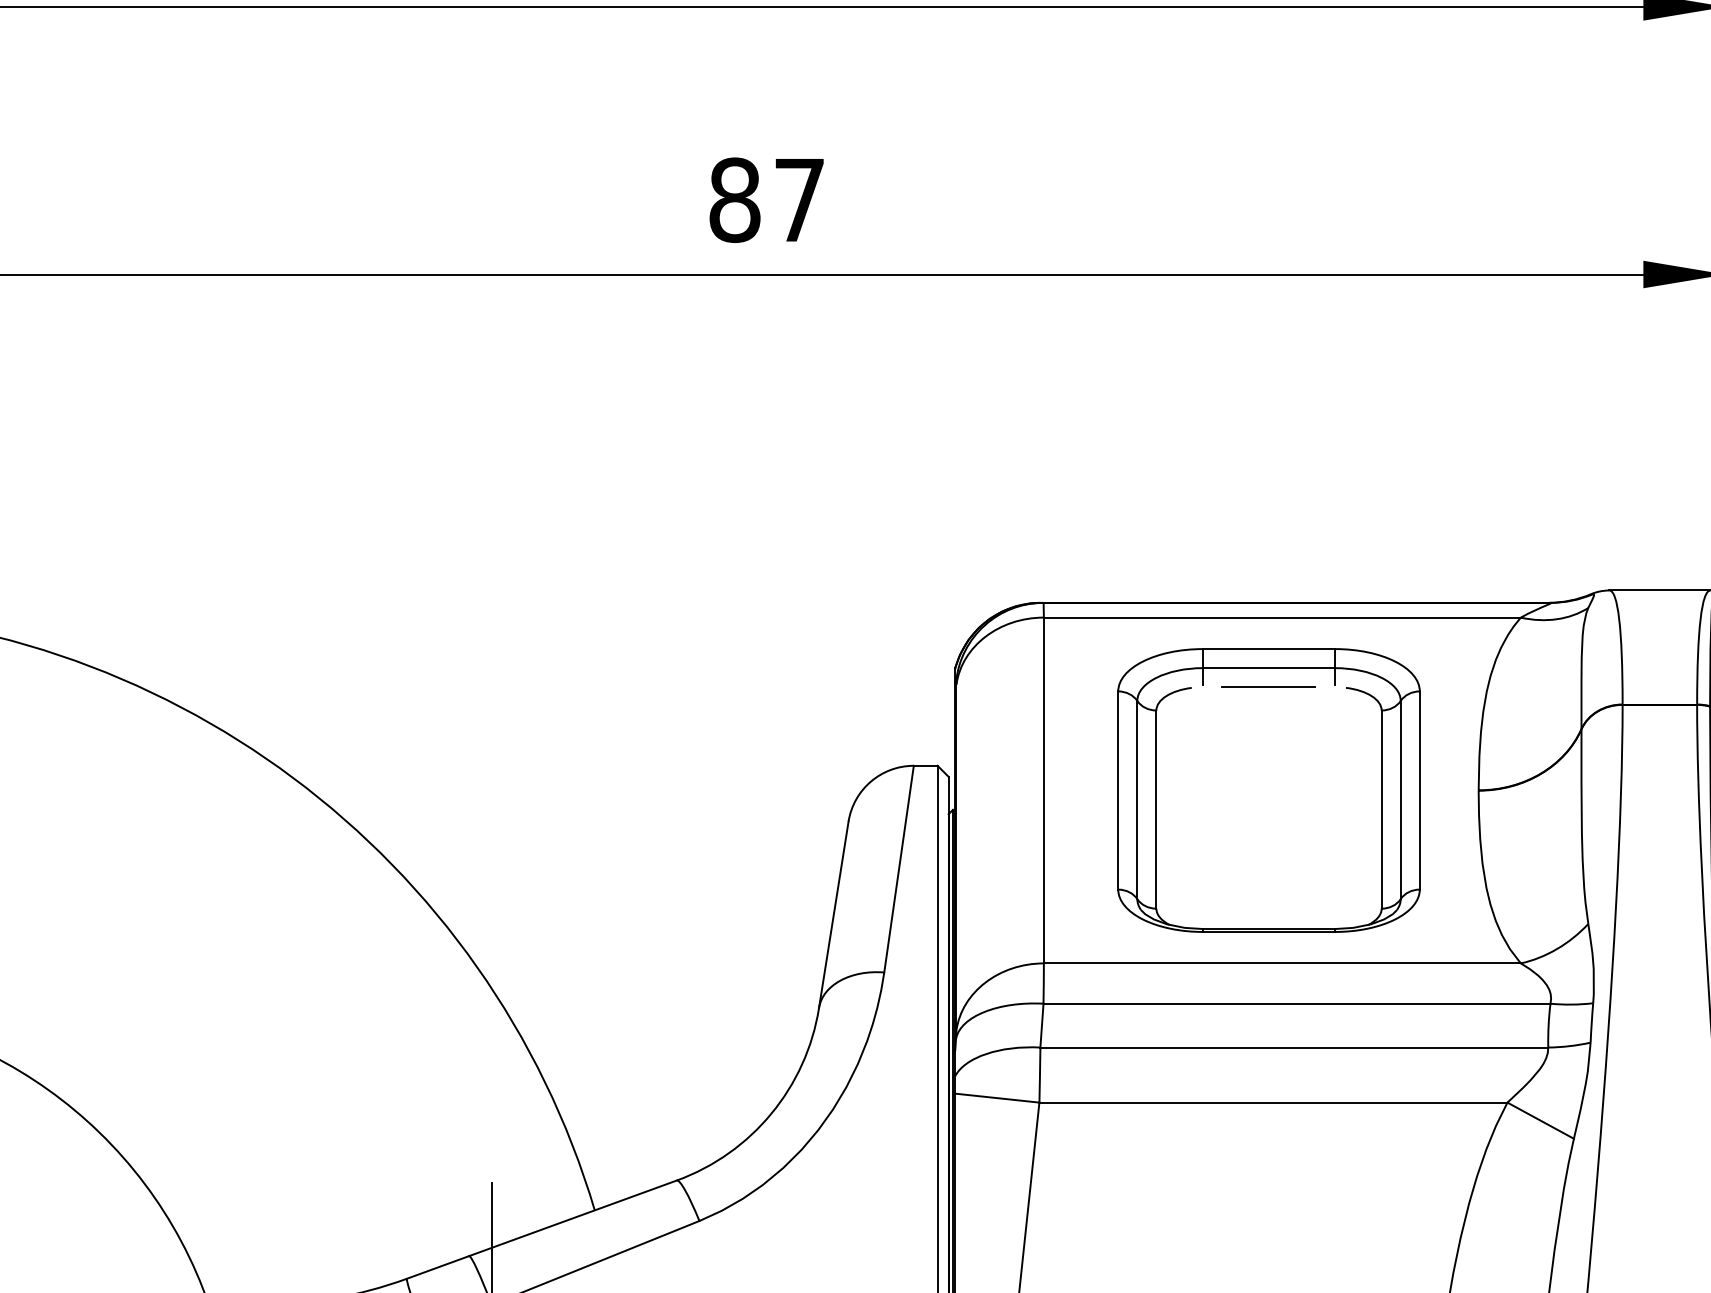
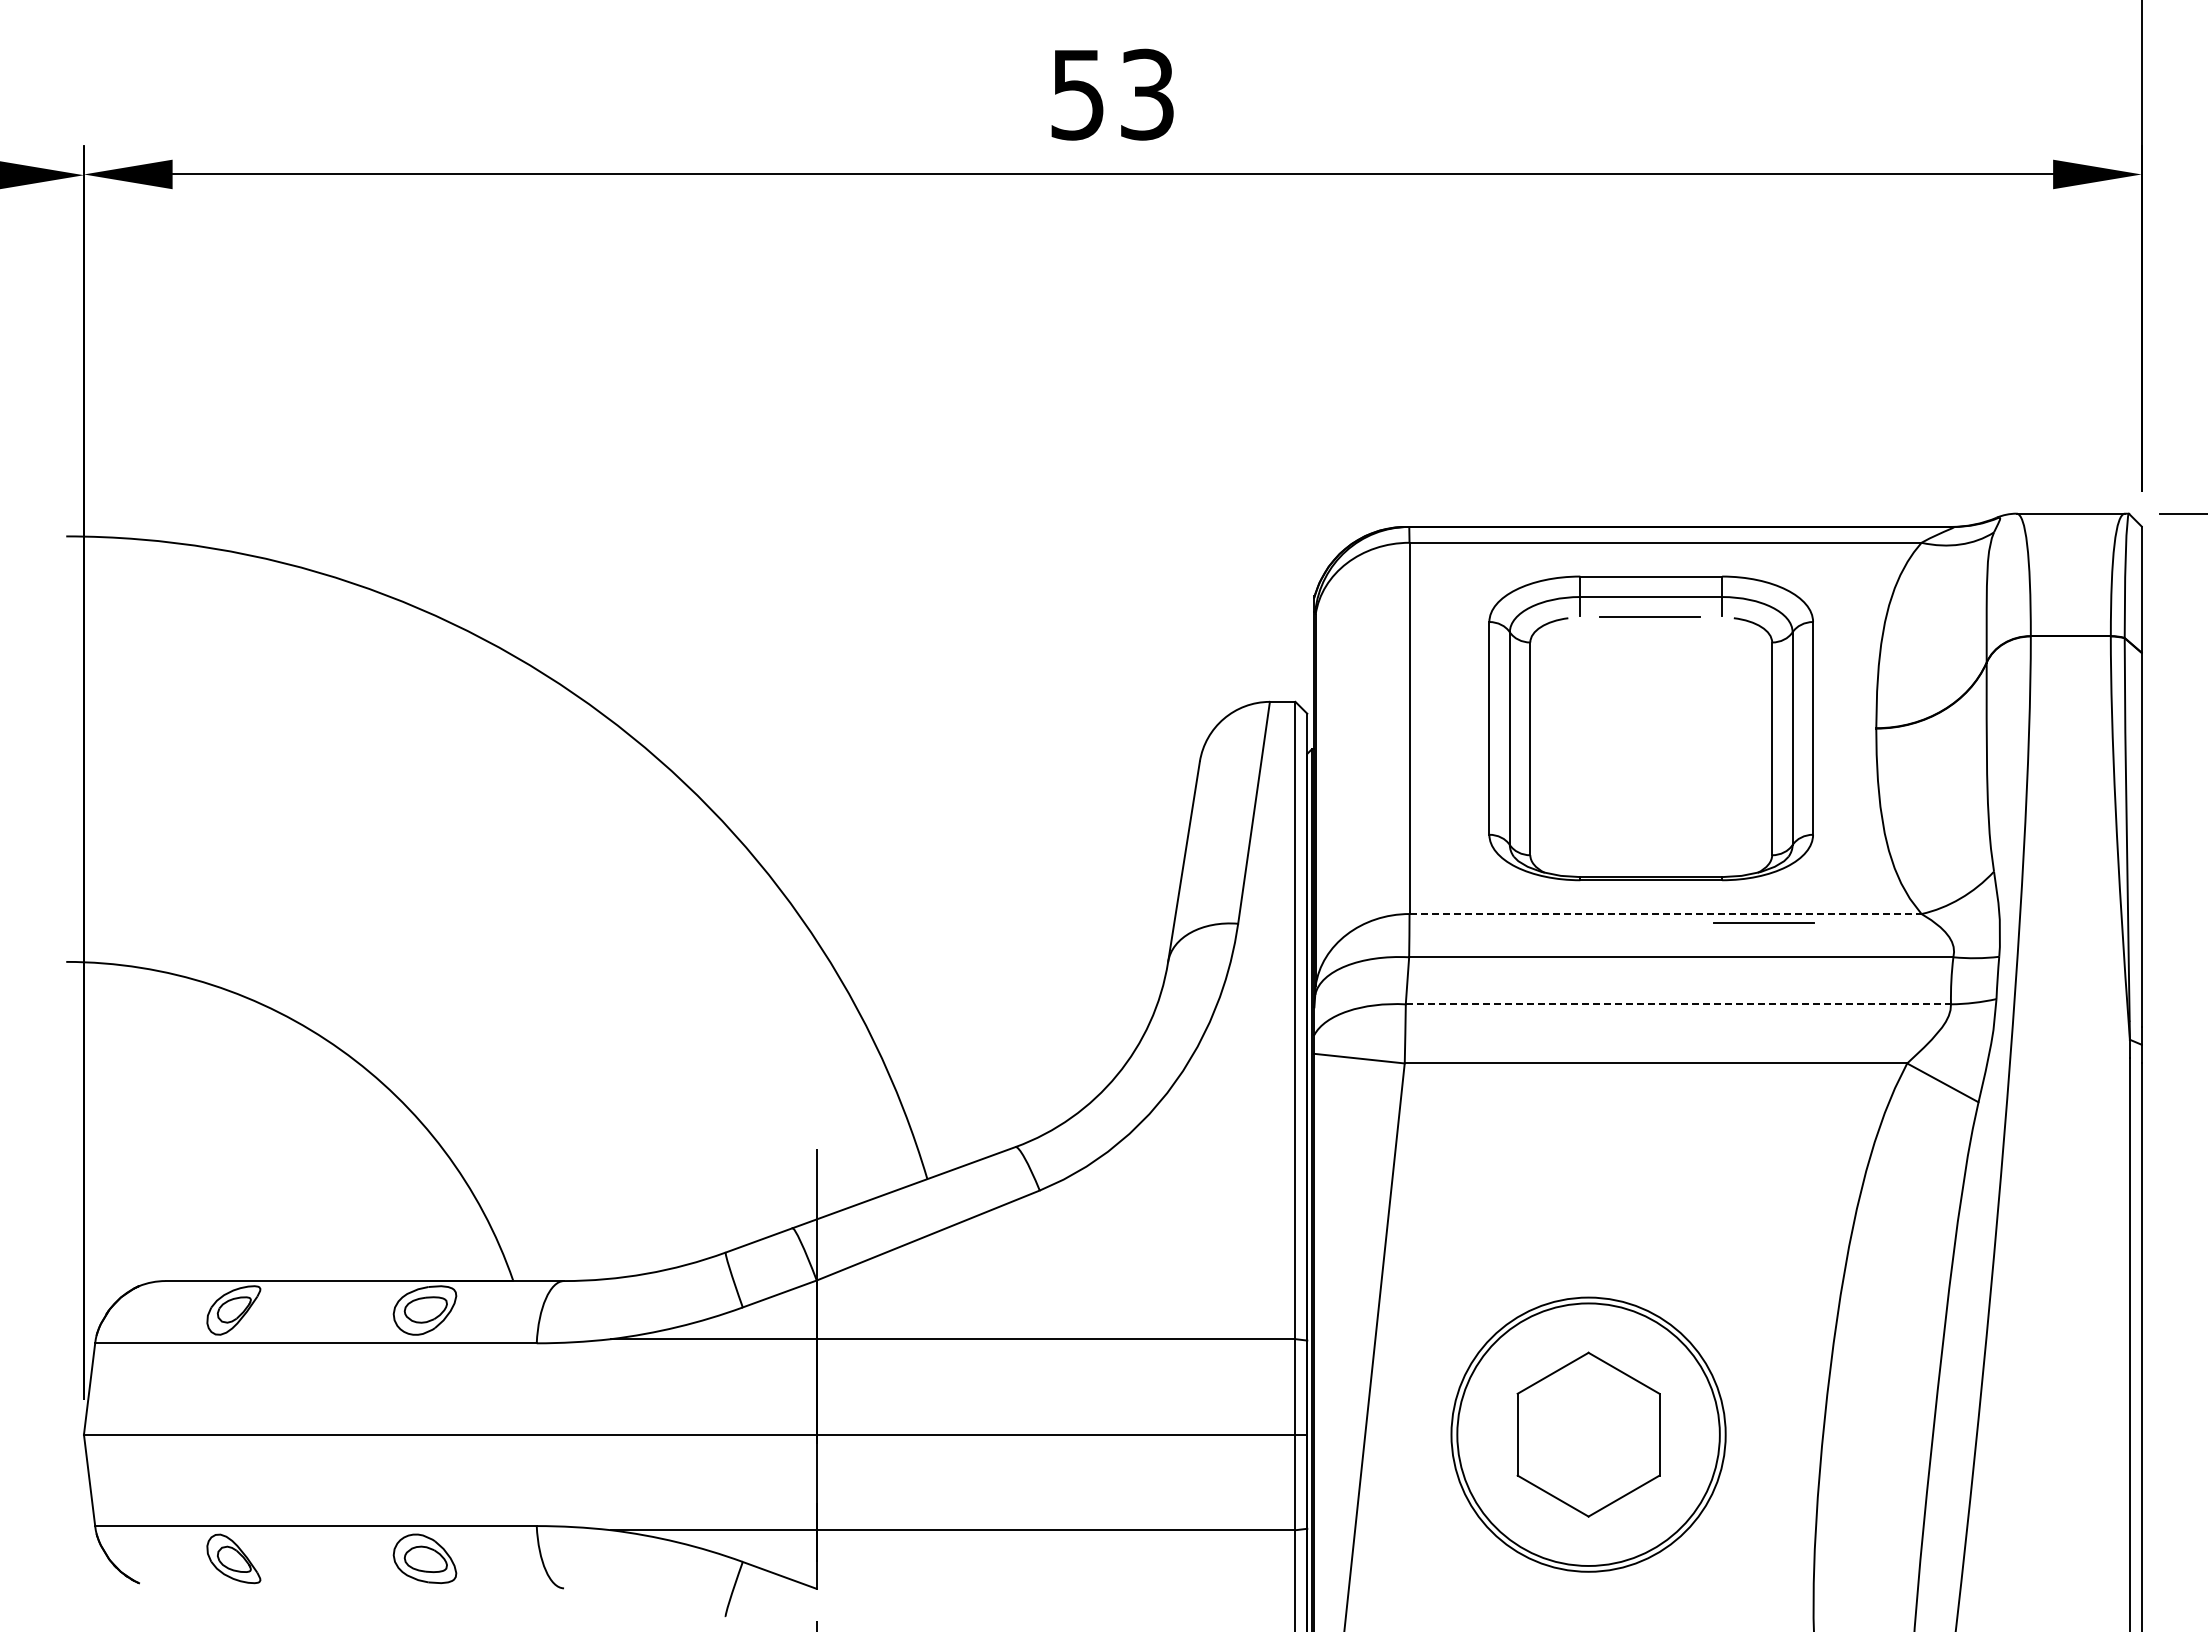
text: (766, 200) -> (1111, 94), 87 -> 53
line: (1283, 963) -> (1666, 914), solid -> dashed
line: (1373, 971) -> (1763, 922), added
line: (1294, 1047) -> (1678, 1004), solid -> dashed

